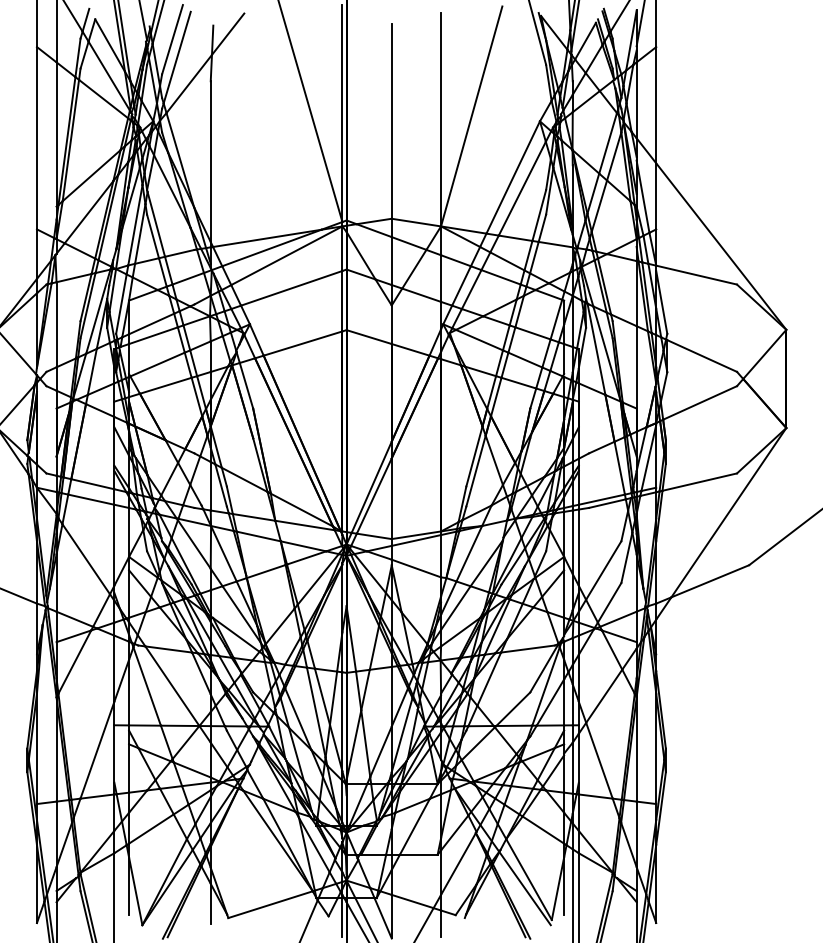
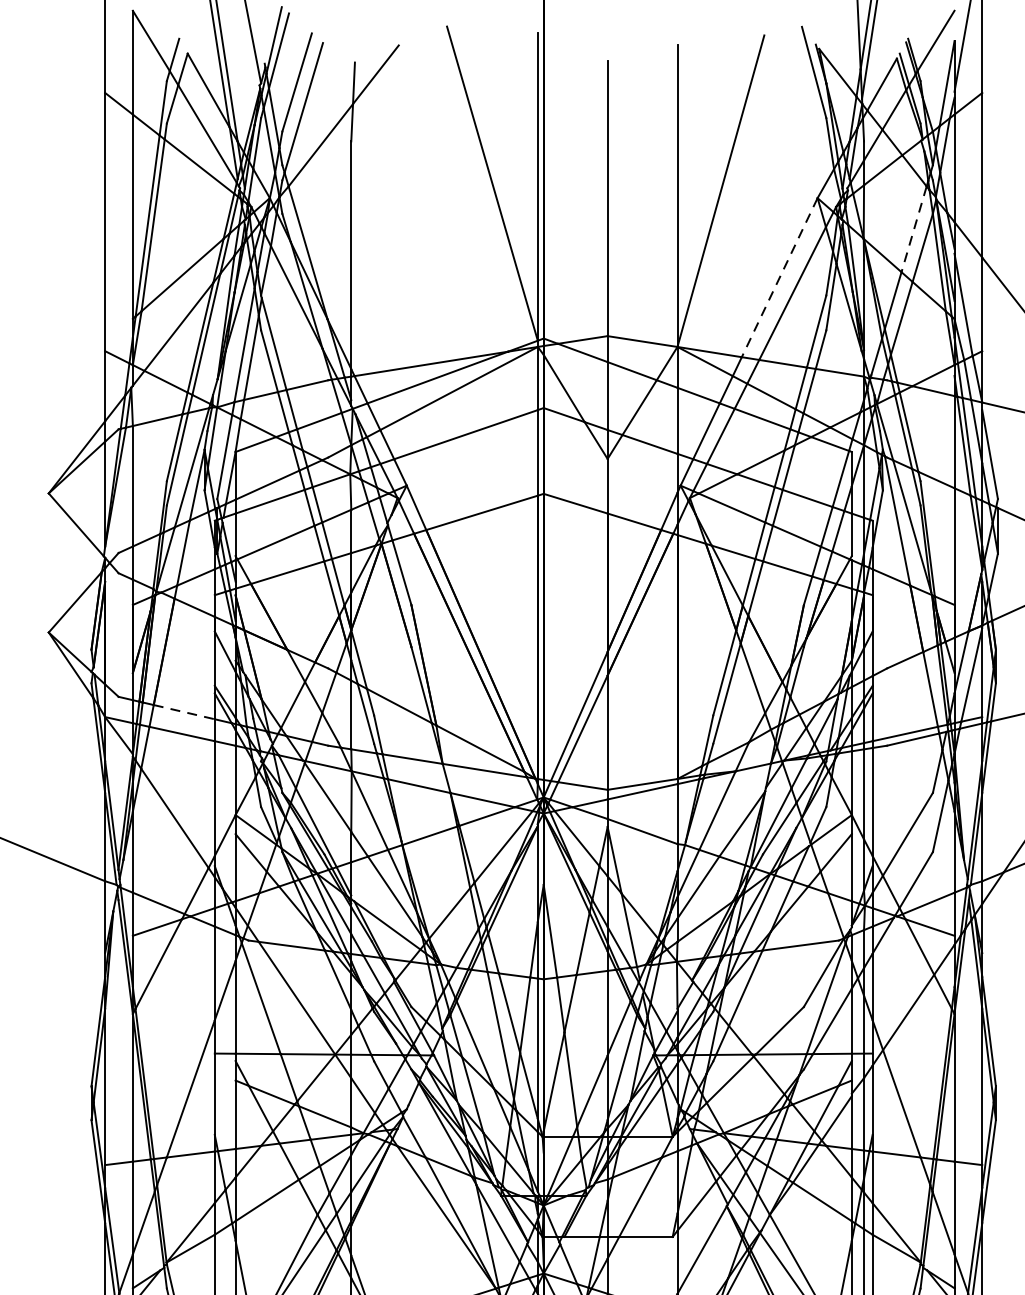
line: (608, 143) -> (914, 229), solid -> dashed
line: (513, 177) -> (780, 277), solid -> dashed
line: (93, 484) -> (185, 712), solid -> dashed

